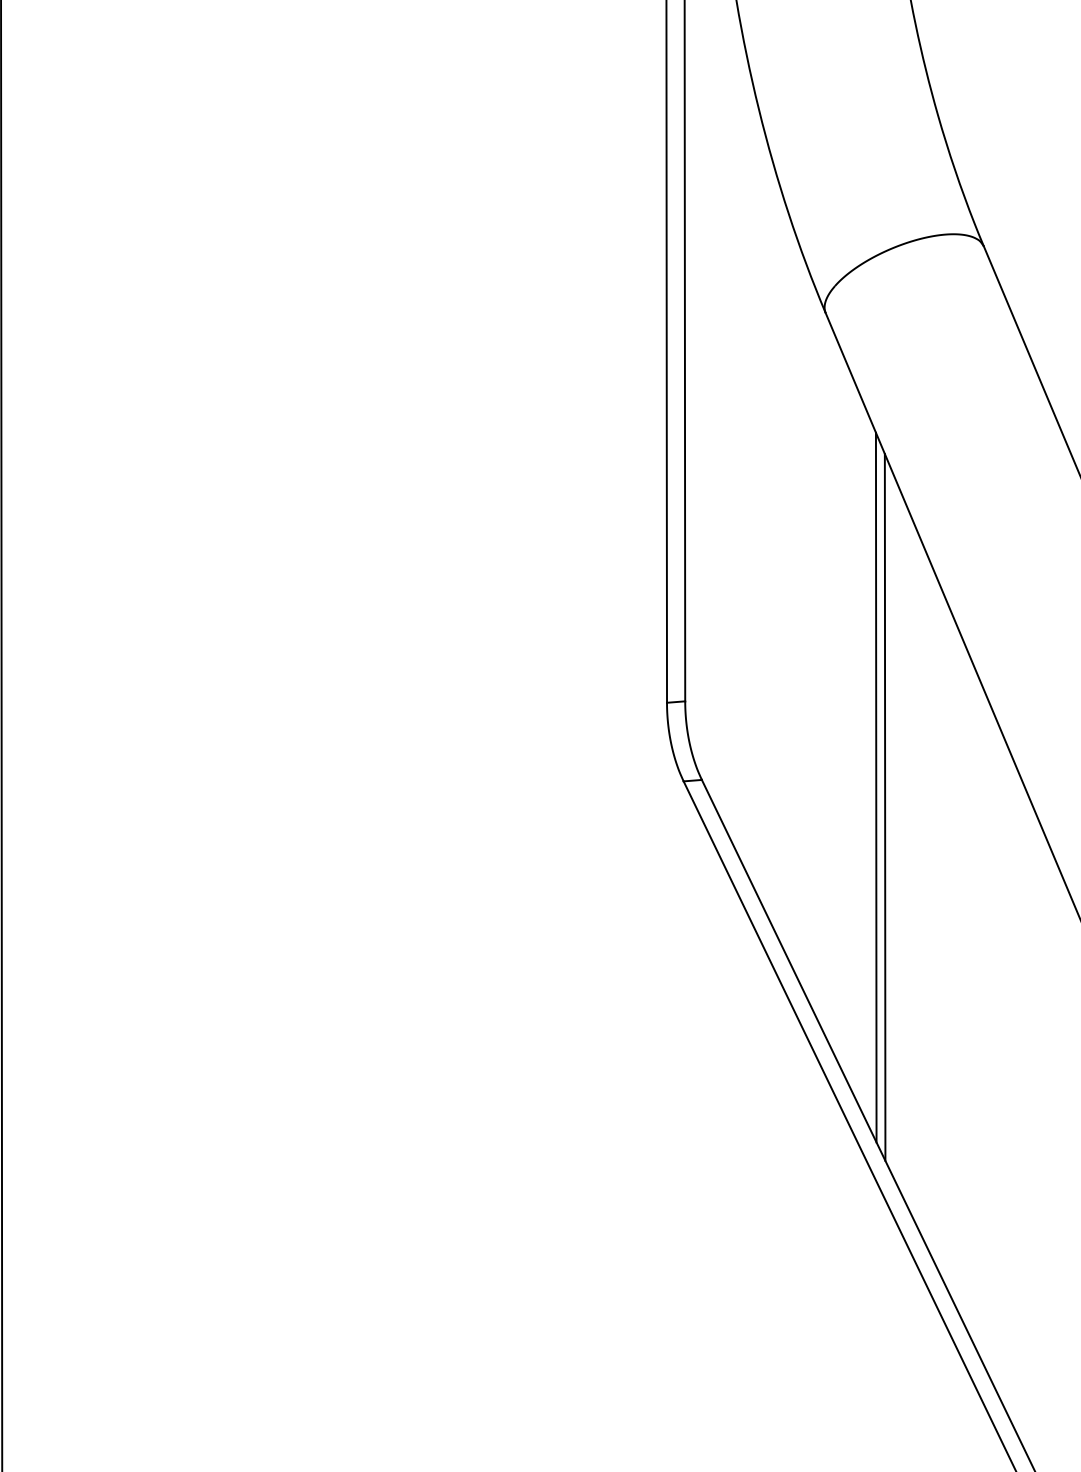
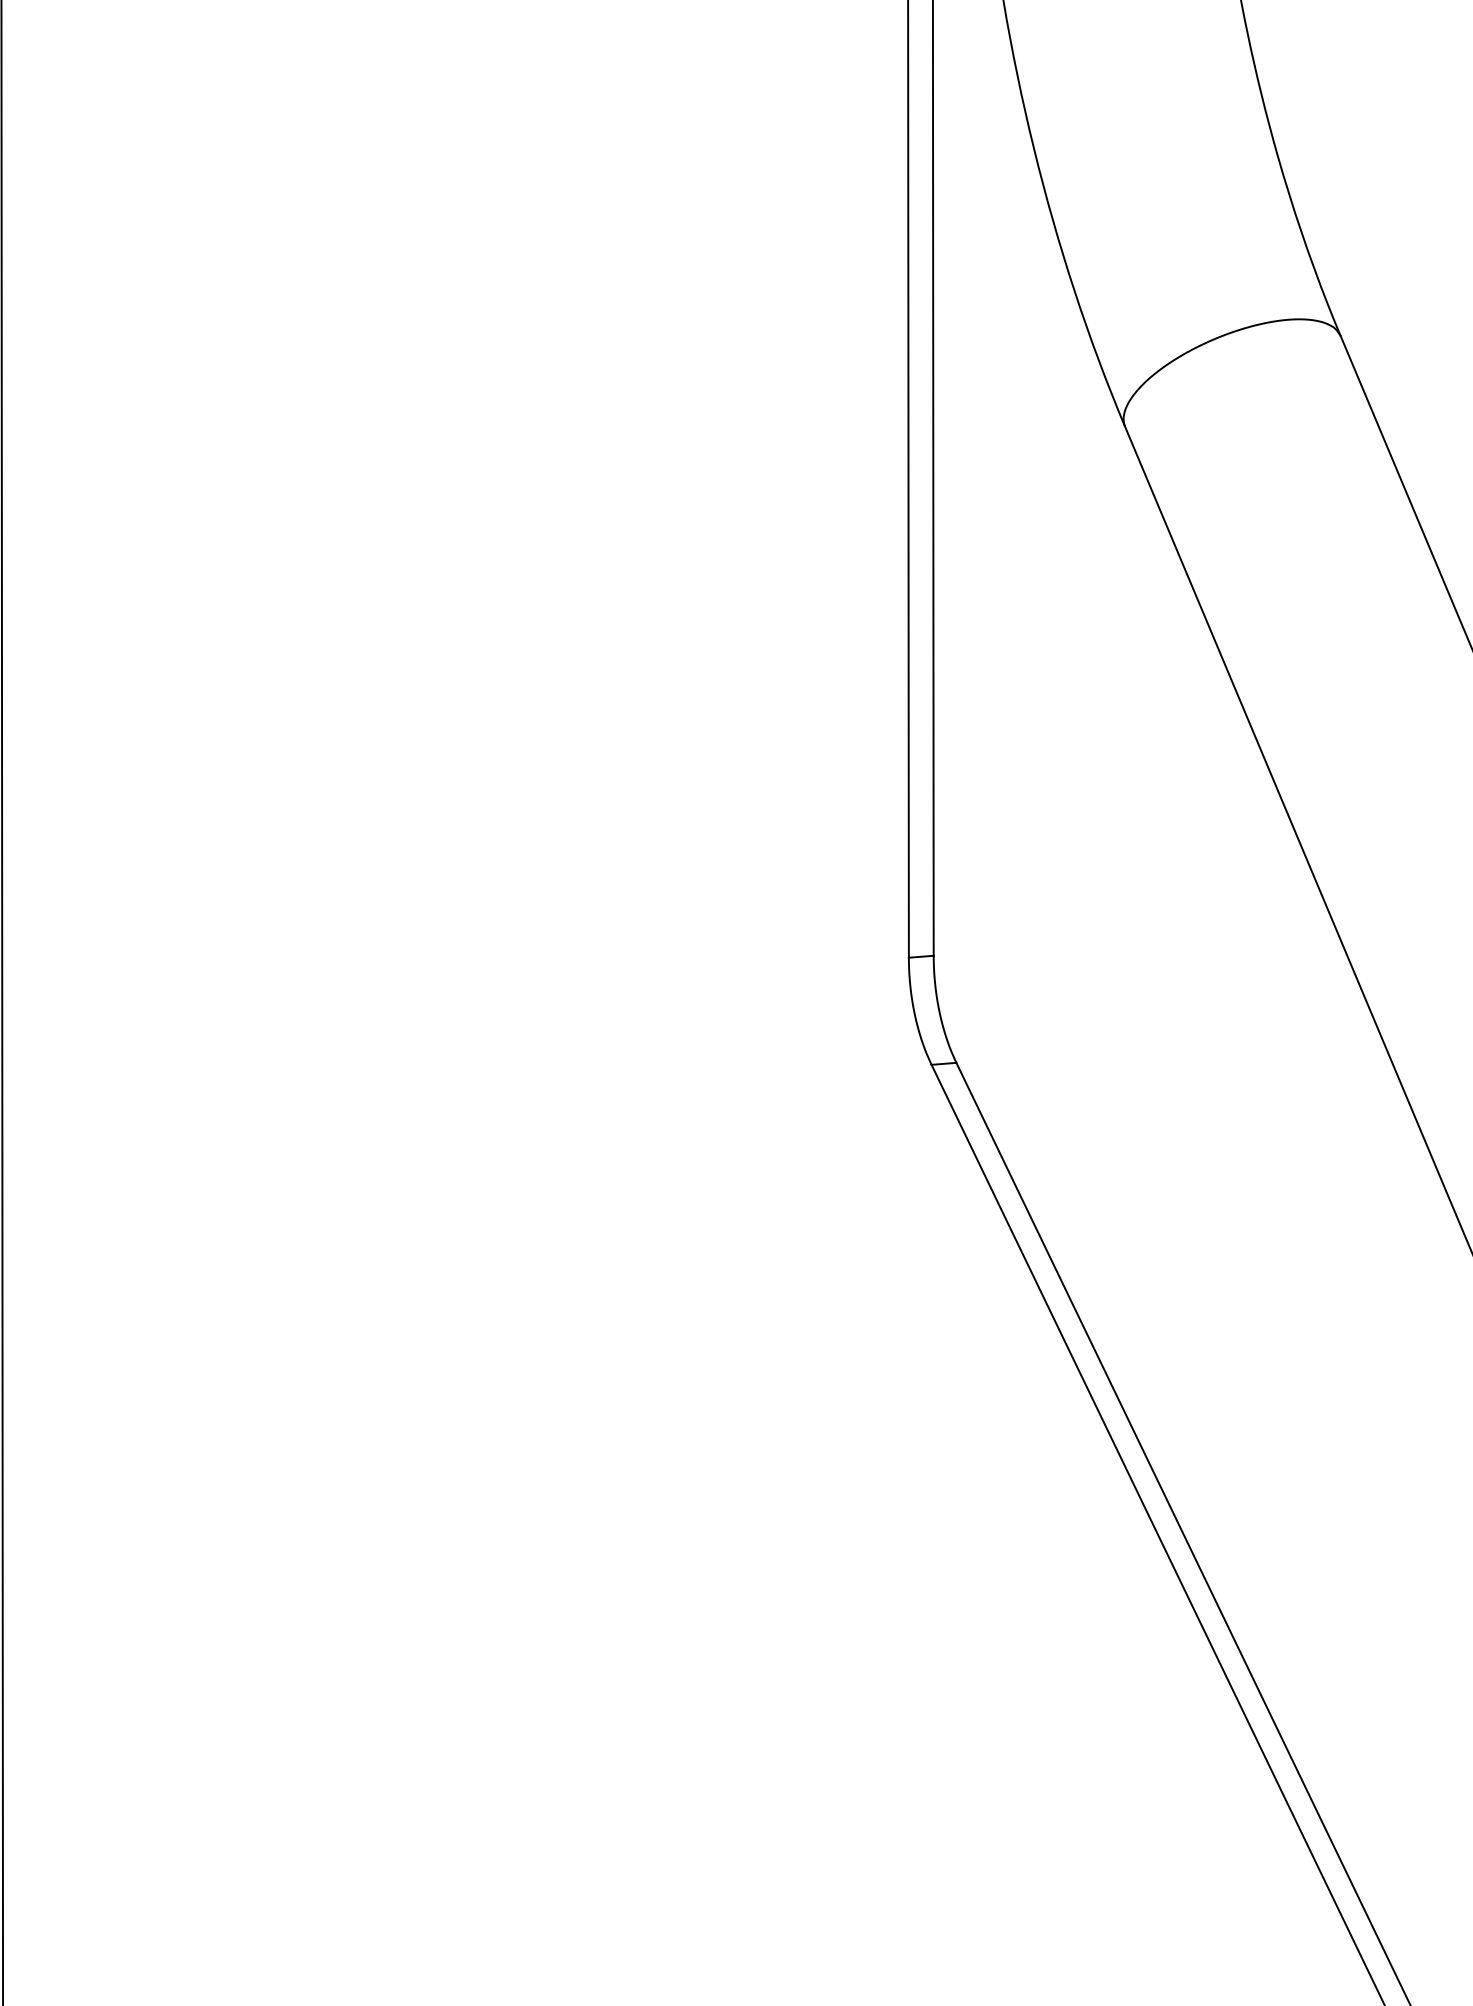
line: (875, 787) -> (1193, 1072), removed
line: (884, 806) -> (1205, 1099), removed

